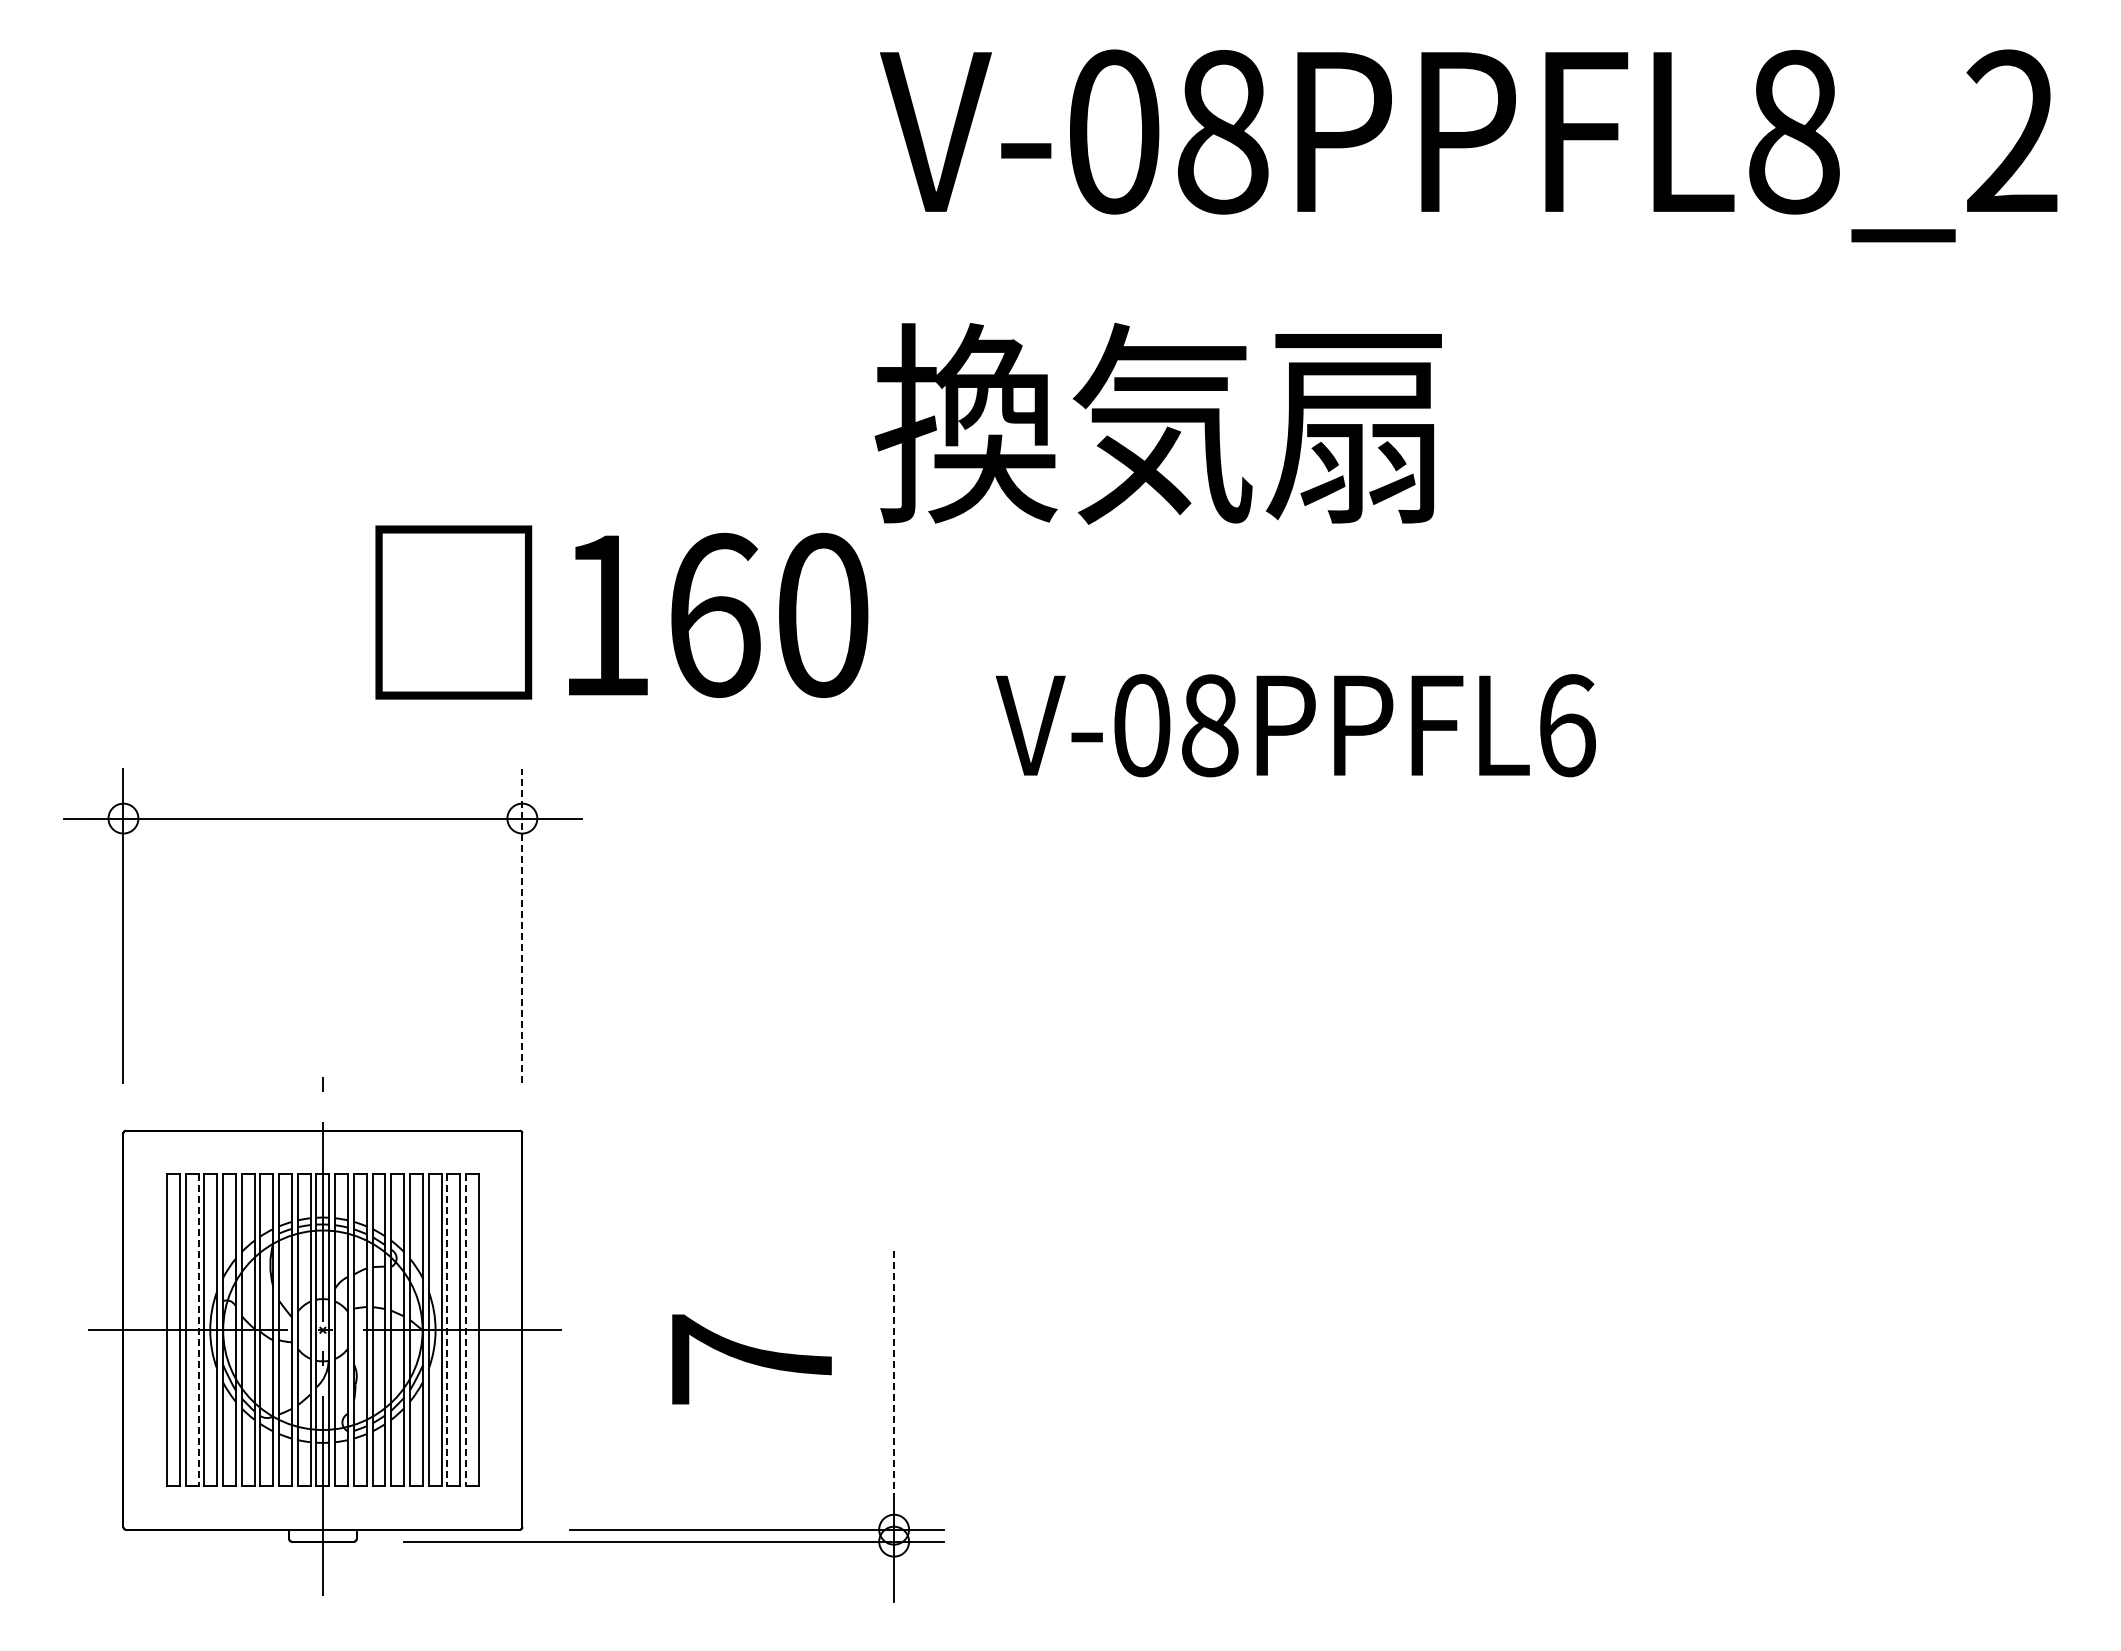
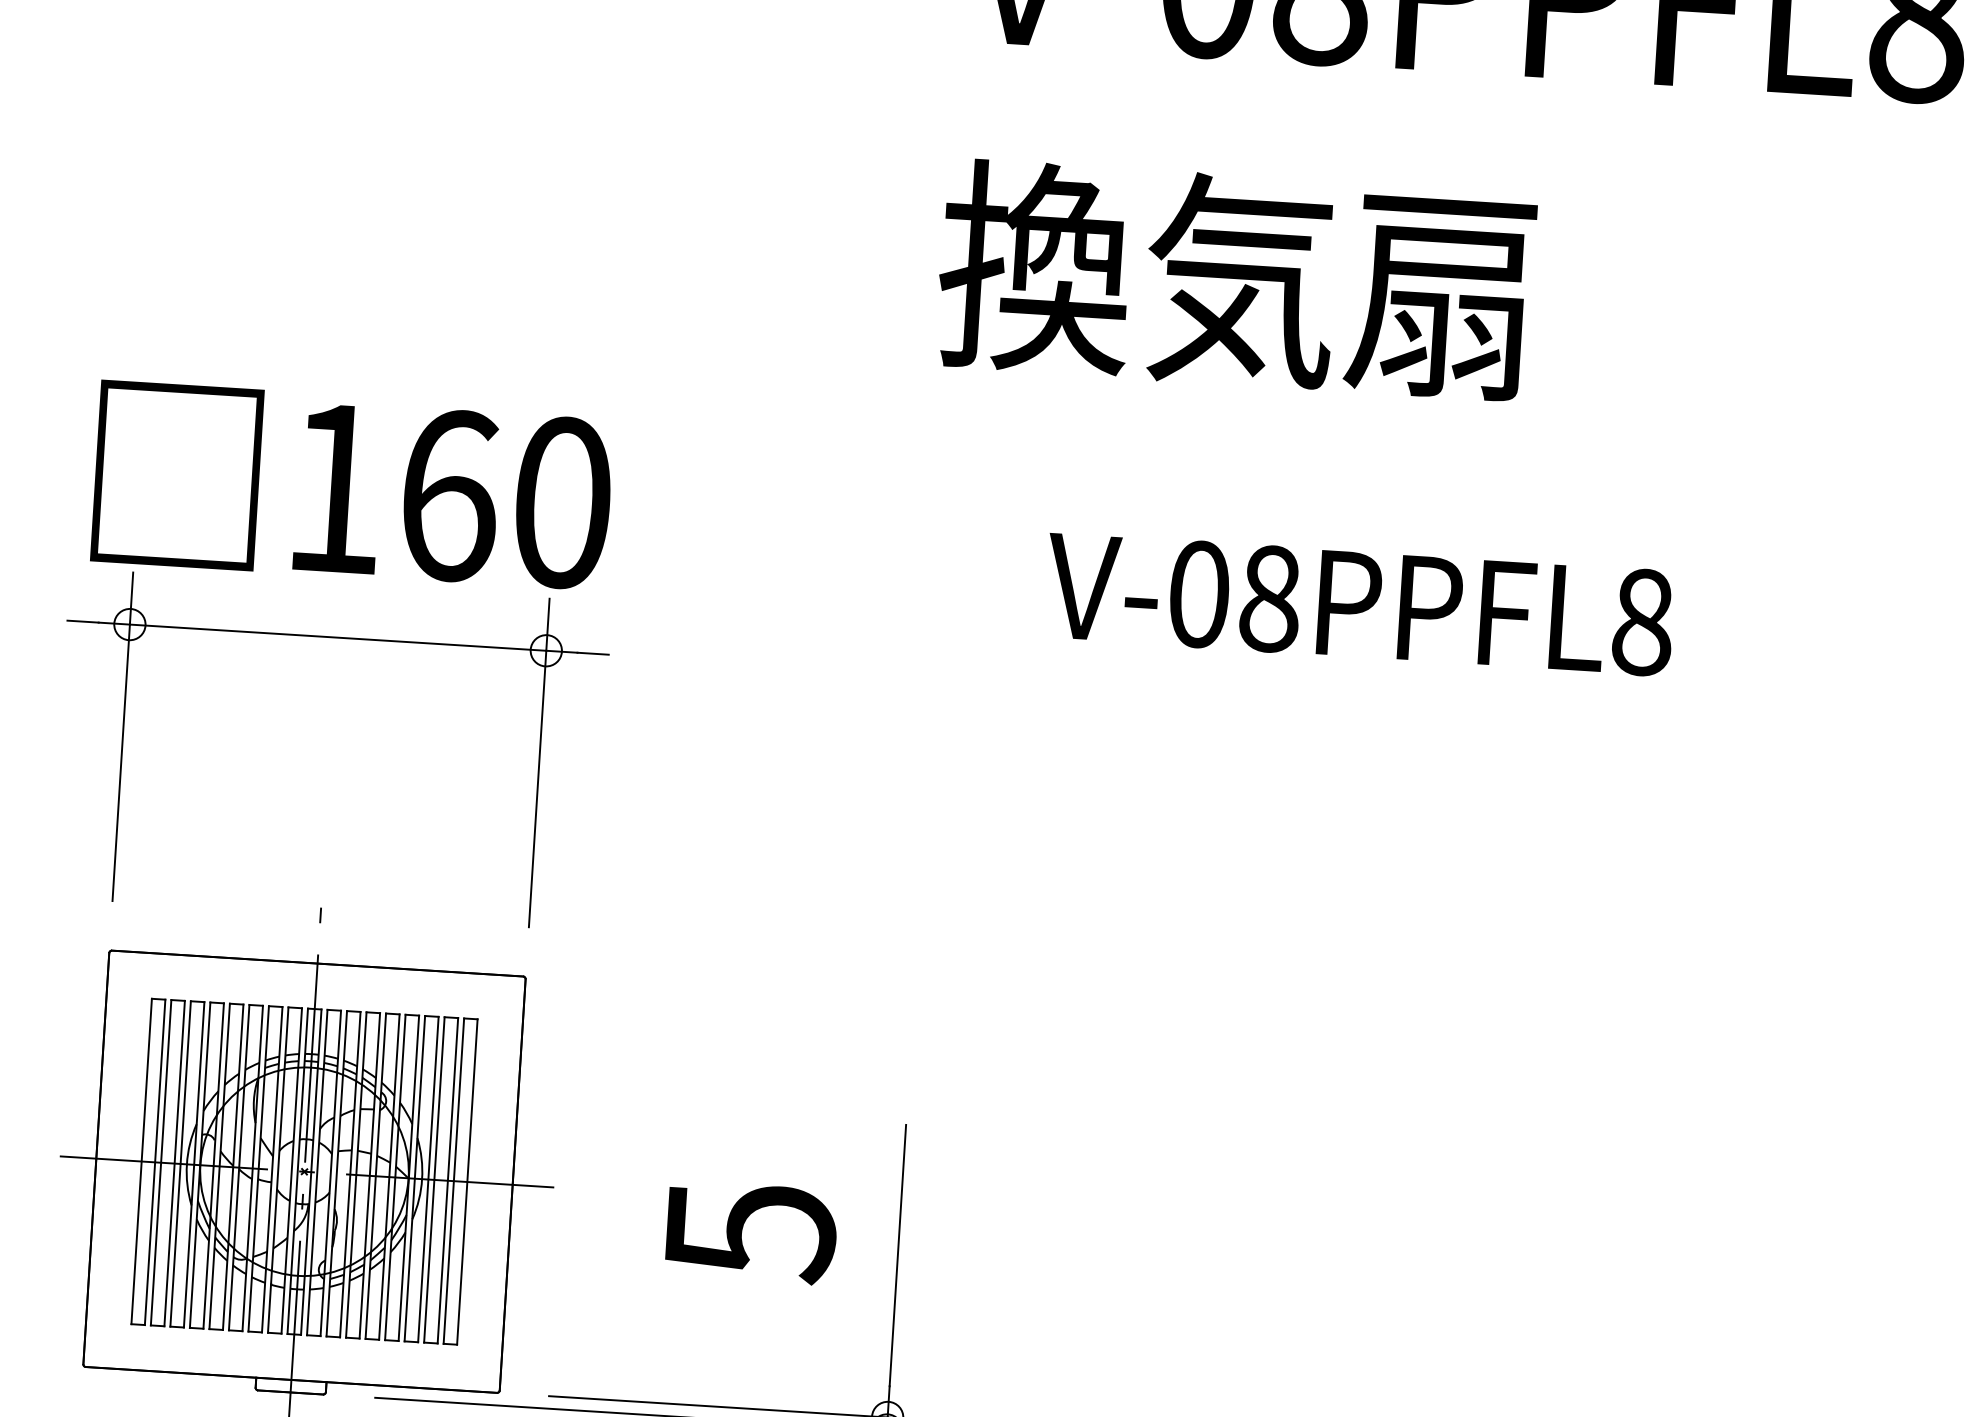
text: (621, 612) -> (352, 486), moved
text: (1567, 725) -> (1643, 622), V-08PPFL6 -> V-08PPFL8
line: (522, 925) -> (539, 762), dashed -> solid
line: (198, 1330) -> (174, 1163), dashed -> solid
line: (447, 1330) -> (434, 1180), dashed -> solid
line: (466, 1330) -> (454, 1181), dashed -> solid
text: (753, 1361) -> (751, 1232), 7 -> 5
line: (894, 1374) -> (898, 1255), dashed -> solid

